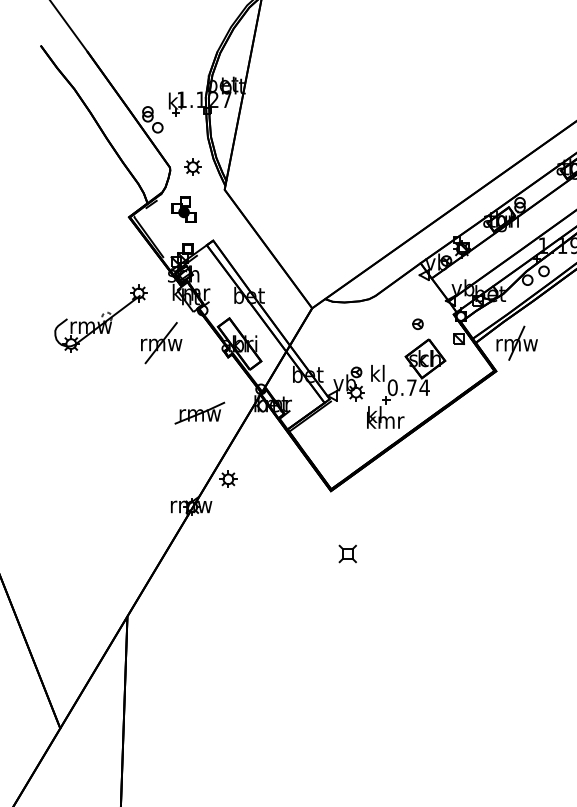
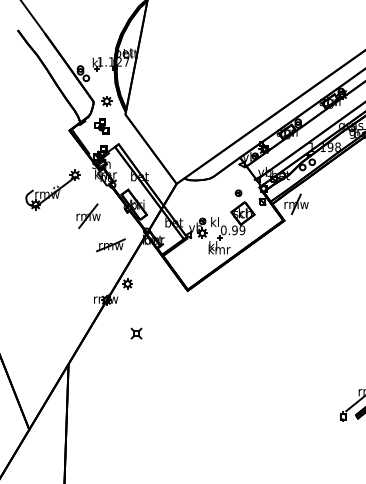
part: (161, 341) -> (88, 215), moved
text: (417, 387) -> (238, 230), 0.74 -> 0.99
part: (347, 553) -> (136, 333), moved

